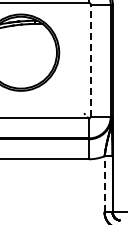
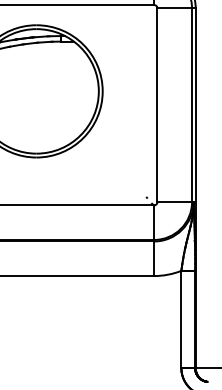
line: (90, 60) -> (156, 104), dashed -> solid
line: (104, 183) -> (181, 318), dashed -> solid

